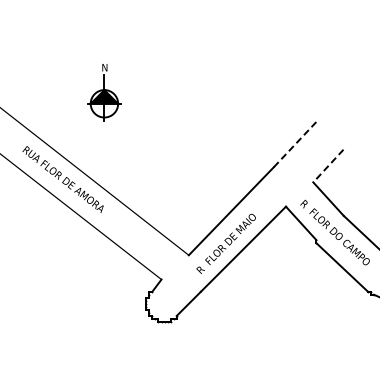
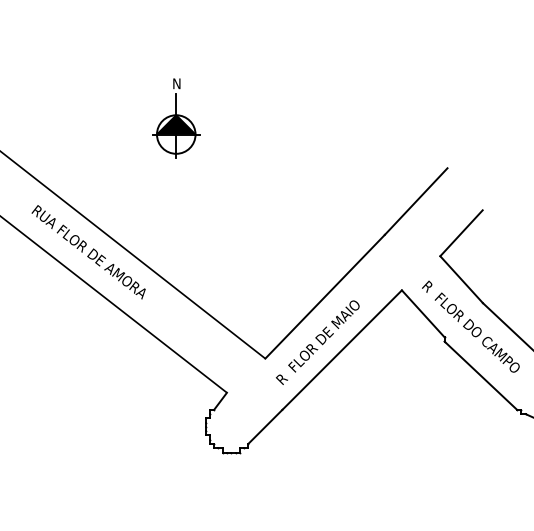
part: (104, 92) -> (176, 118), moved
line: (296, 143) -> (416, 201), dashed -> solid
line: (328, 166) -> (461, 233), dashed -> solid

